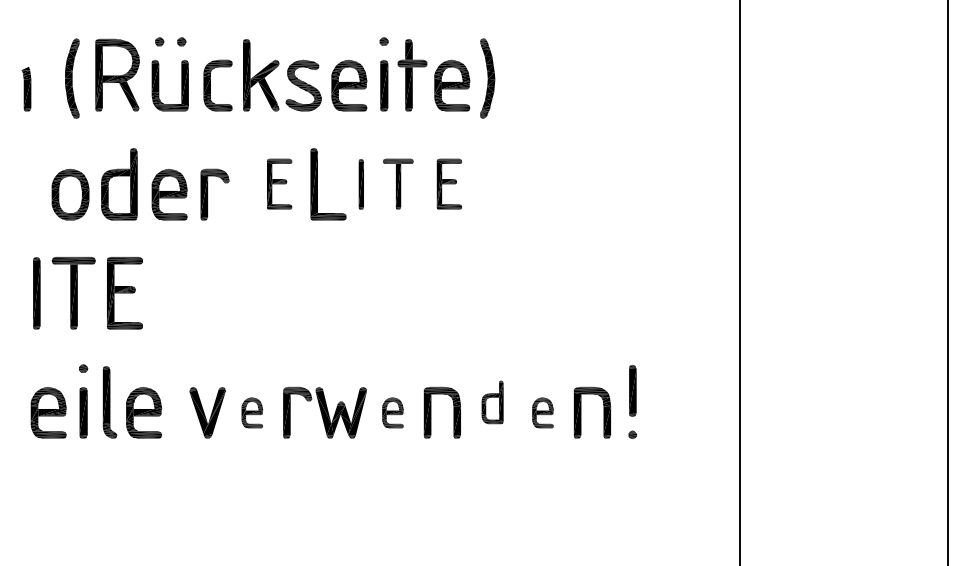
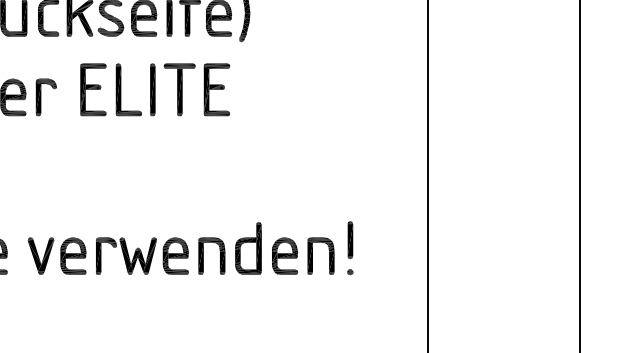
part: (279, 183) -> (93, 89), size x1.43
part: (398, 183) -> (179, 89), size x1.43
part: (449, 183) -> (217, 89), size x1.43
part: (361, 184) -> (152, 89), size x1.43
part: (492, 402) -> (248, 248), size x1.67
part: (252, 412) -> (73, 255), size x1.67
part: (392, 412) -> (175, 255), size x1.67
part: (542, 412) -> (284, 255), size x1.67

